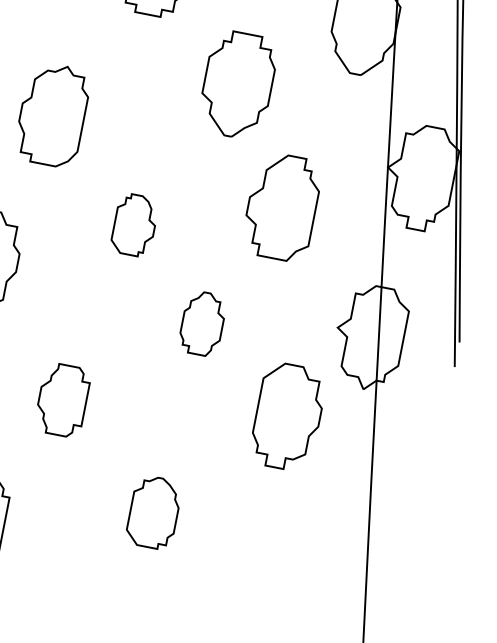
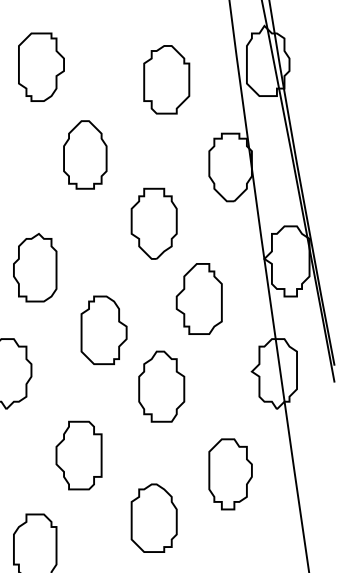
part: (134, 224) -> (103, 329), size x1.67
part: (202, 323) -> (161, 386), size x1.67
part: (61, 400) -> (78, 455), size x1.43
part: (287, 417) -> (230, 474), moved
part: (153, 511) -> (153, 517), size x1.43

